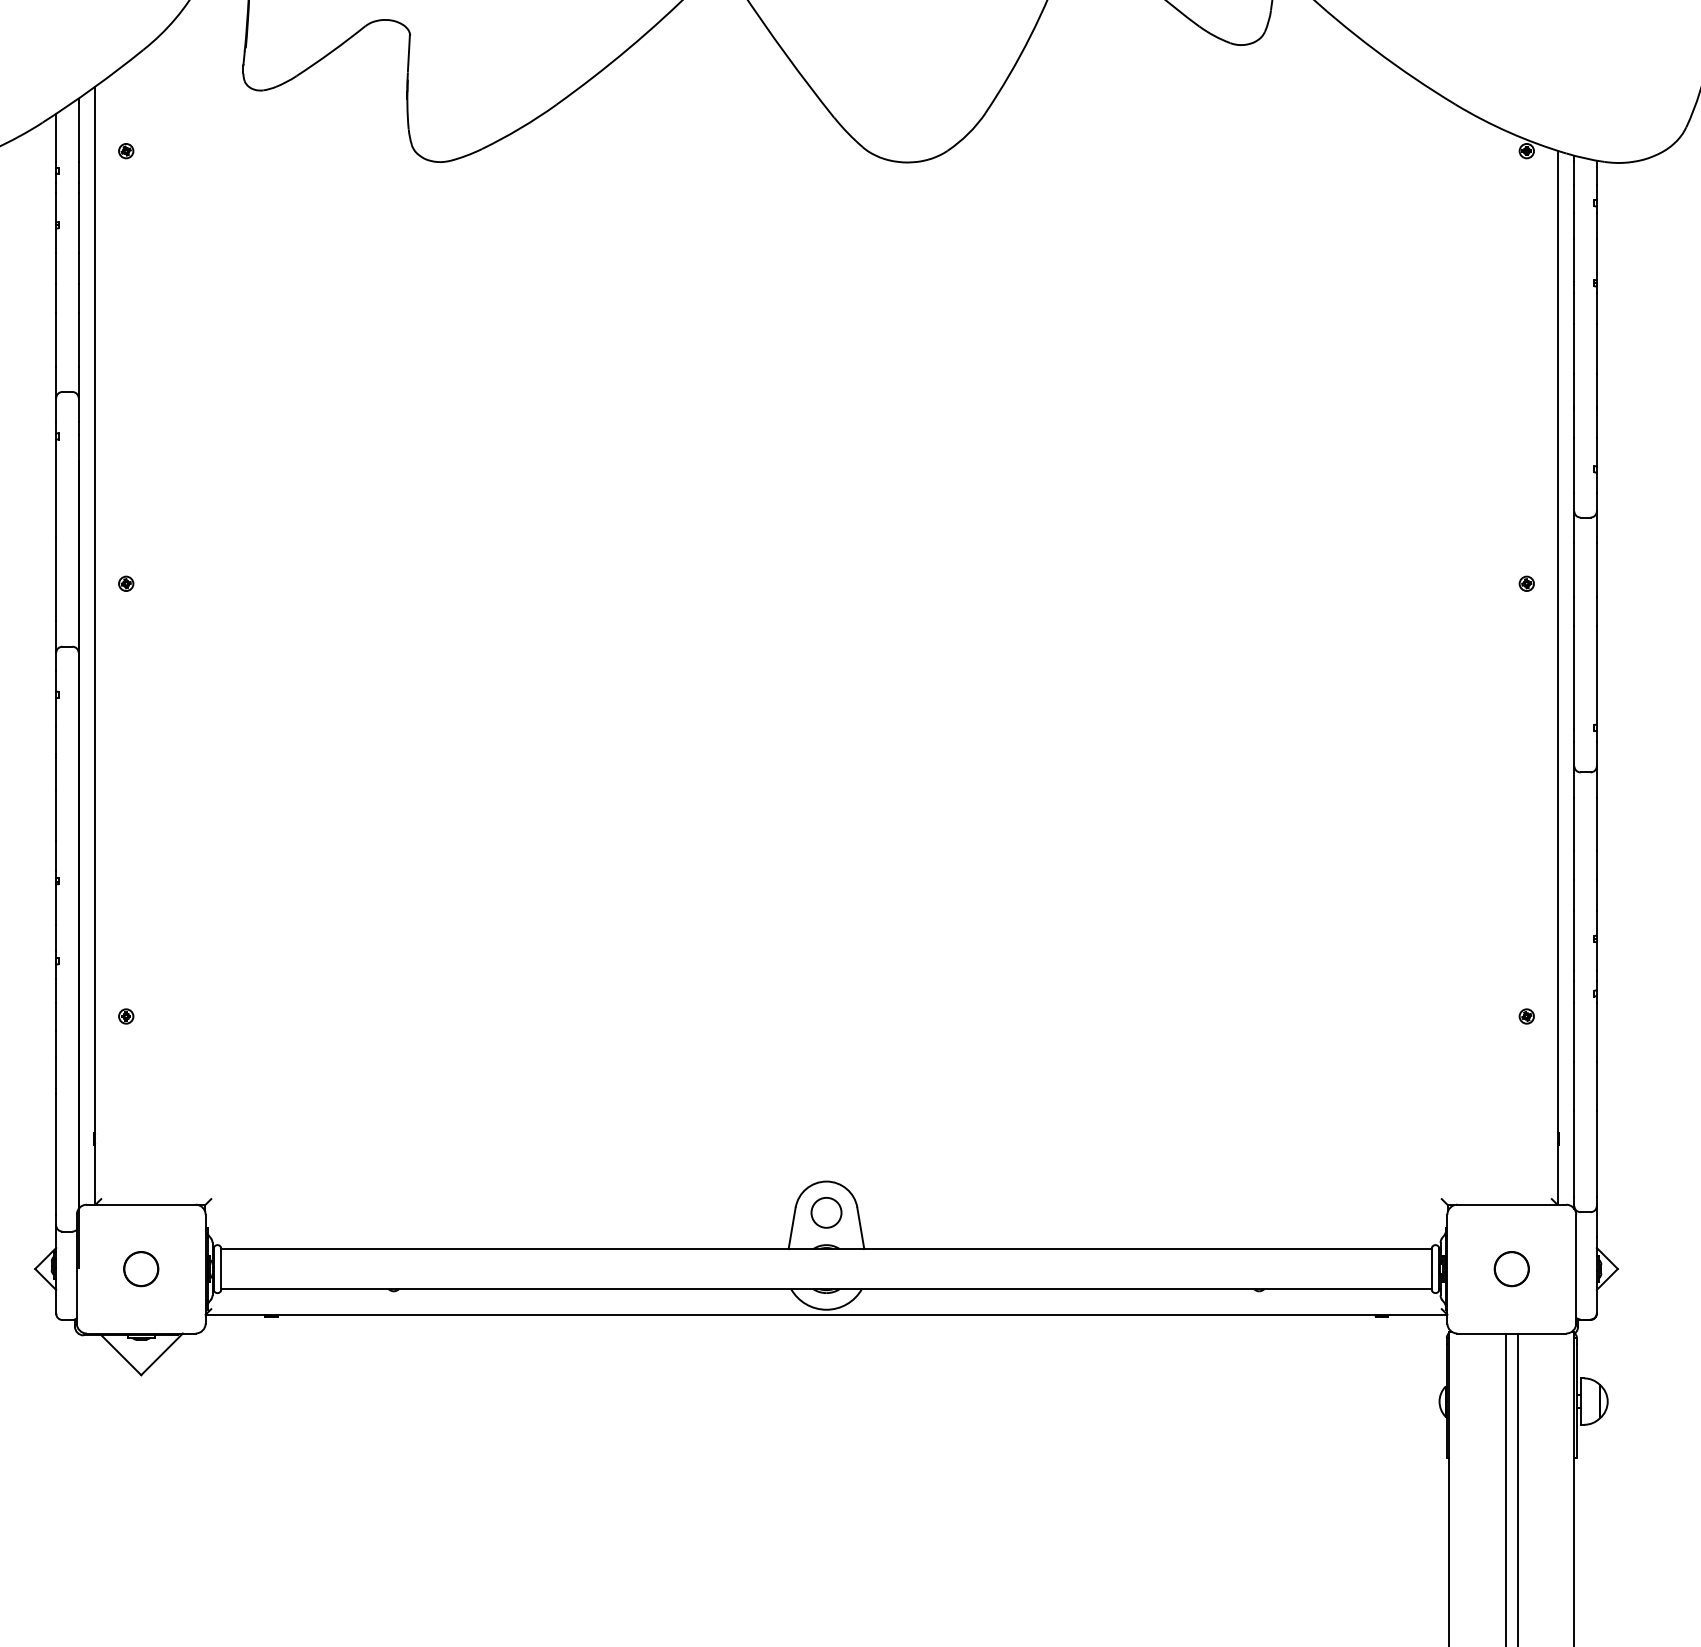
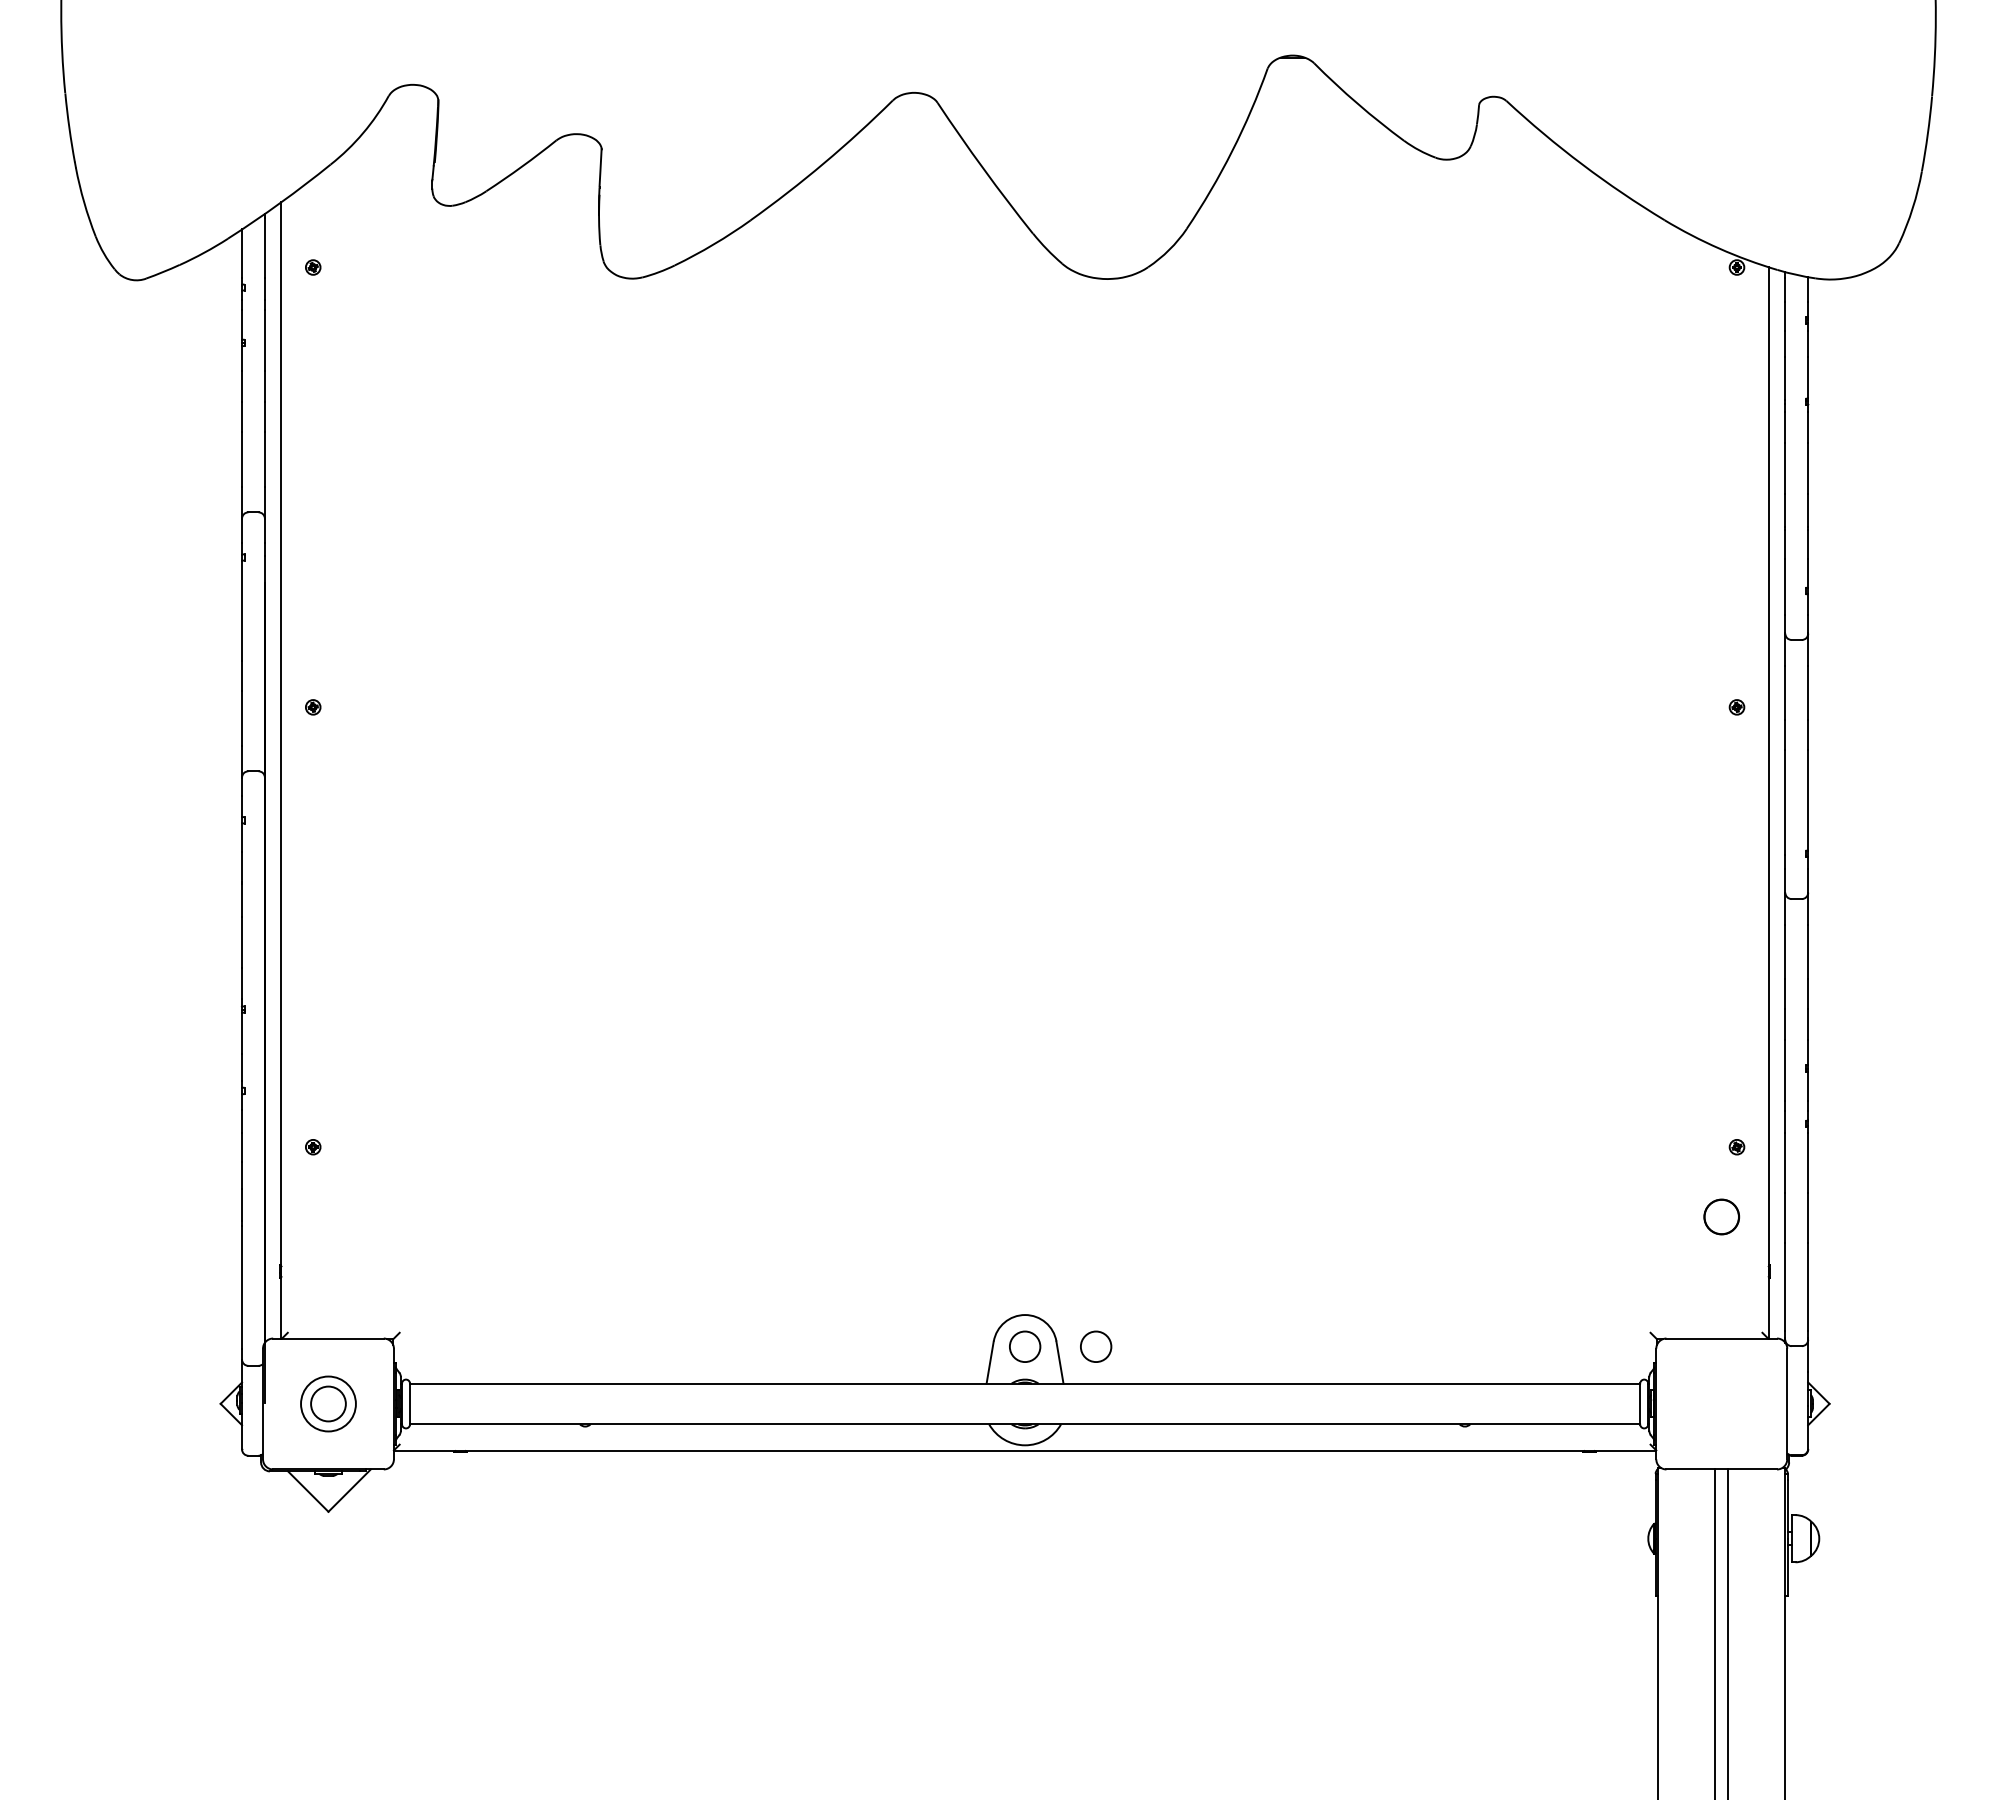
circle: (896, 1212) -> (1096, 1346), added
circle: (141, 1268) -> (328, 1403), size x1.6
part: (1511, 1268) -> (1721, 1216), moved

